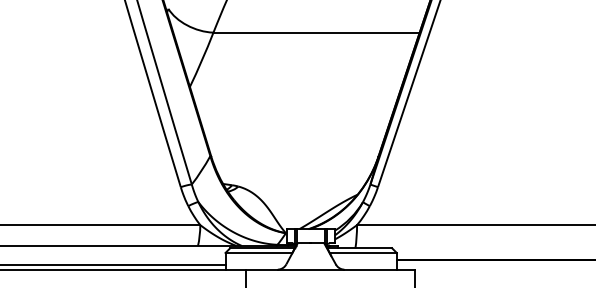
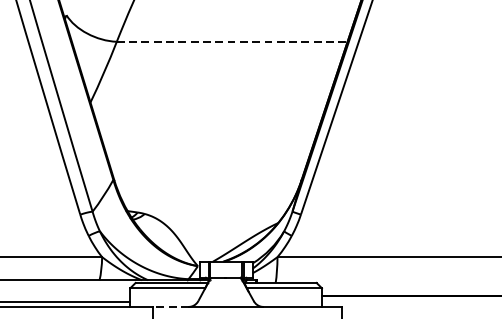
line: (317, 32) -> (233, 41), solid -> dashed
line: (261, 269) -> (170, 306), solid -> dashed

